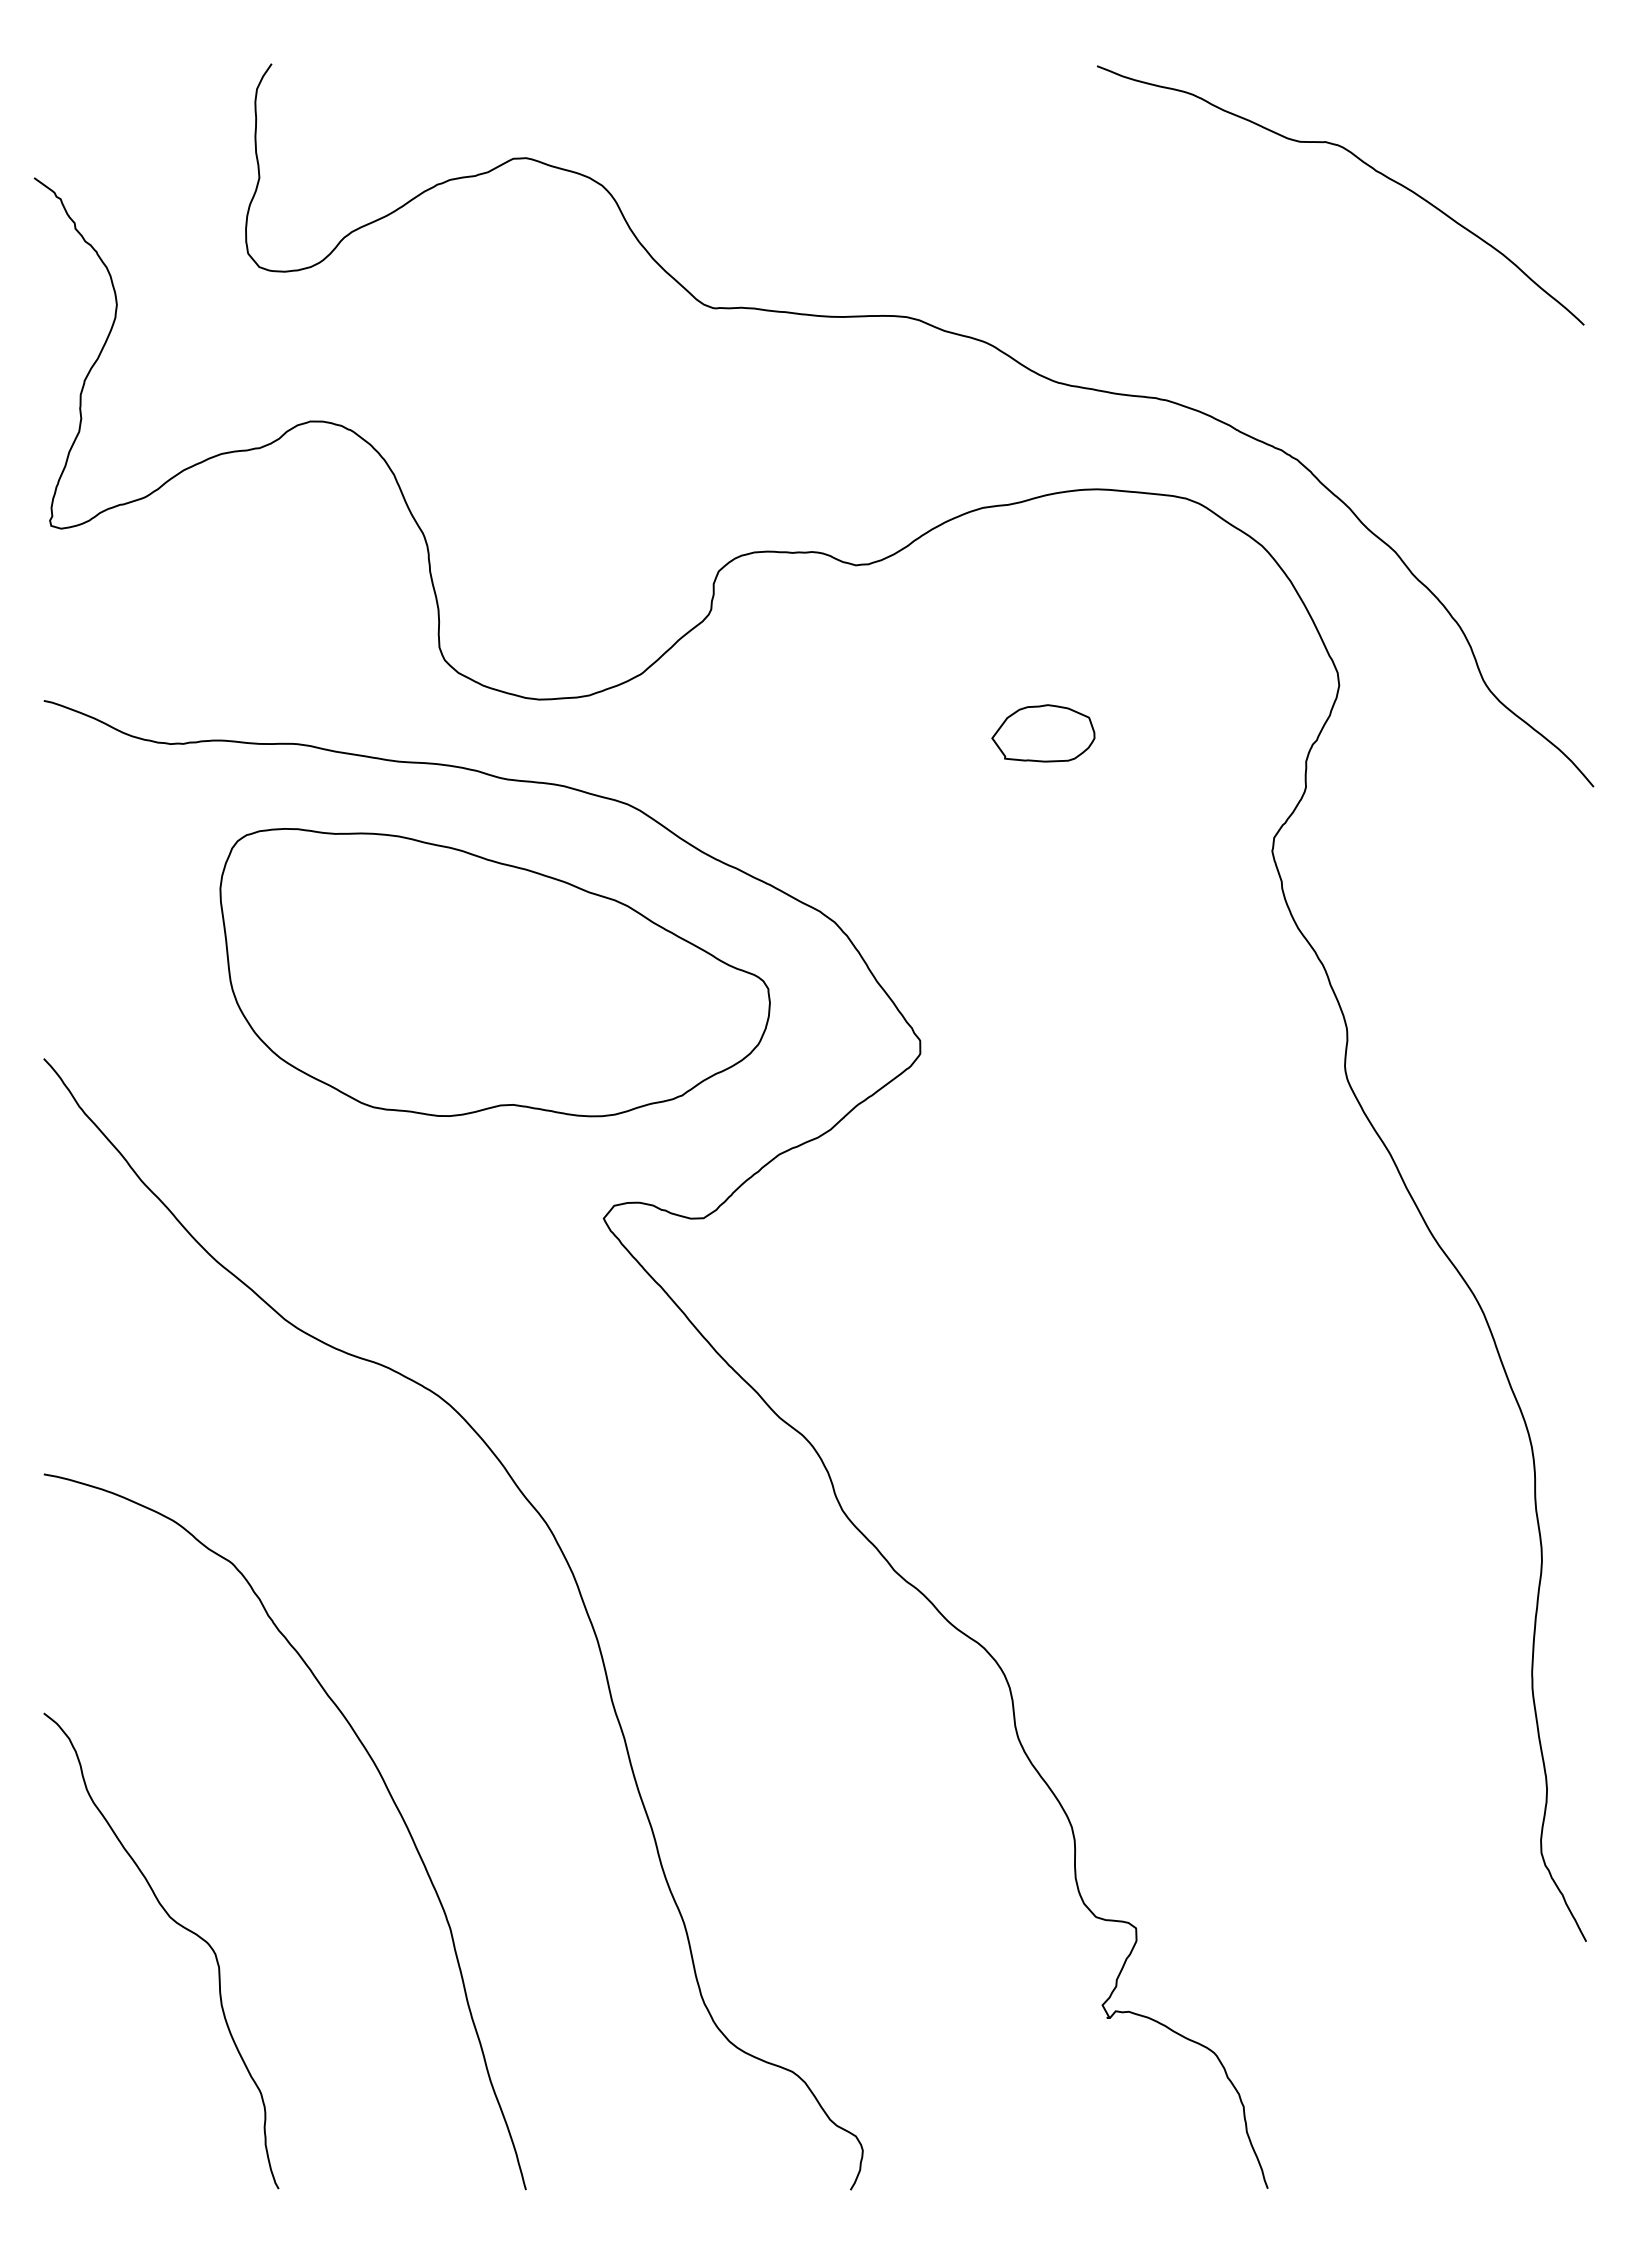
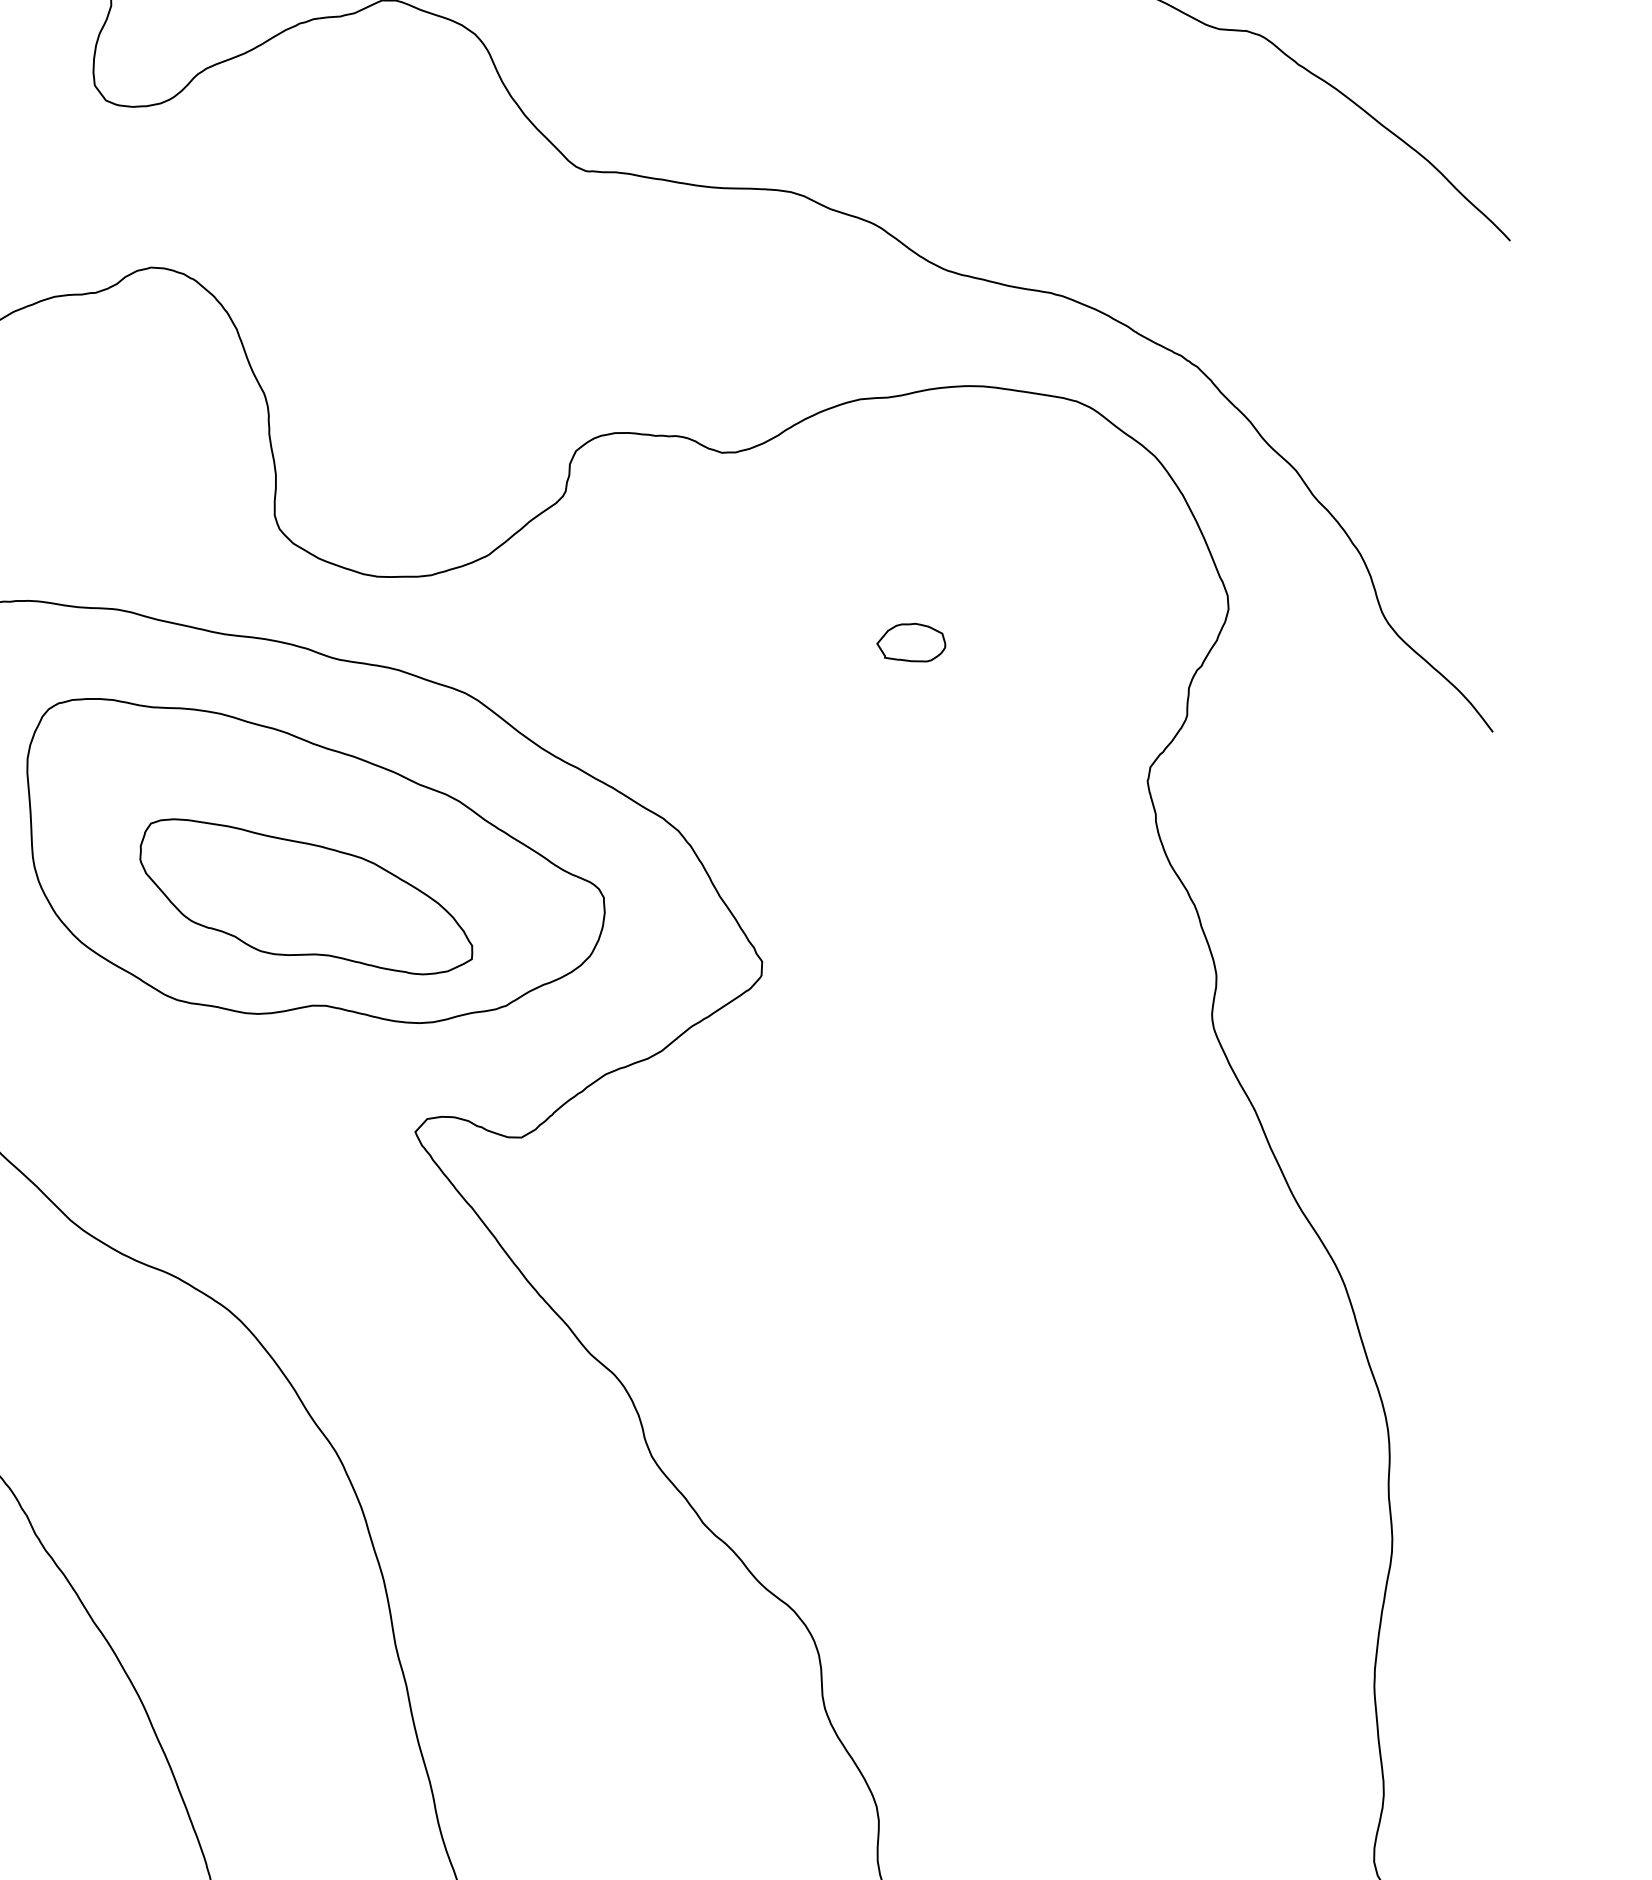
part: (1043, 732) -> (911, 641), size x0.62
part: (489, 1003) -> (306, 896), added

